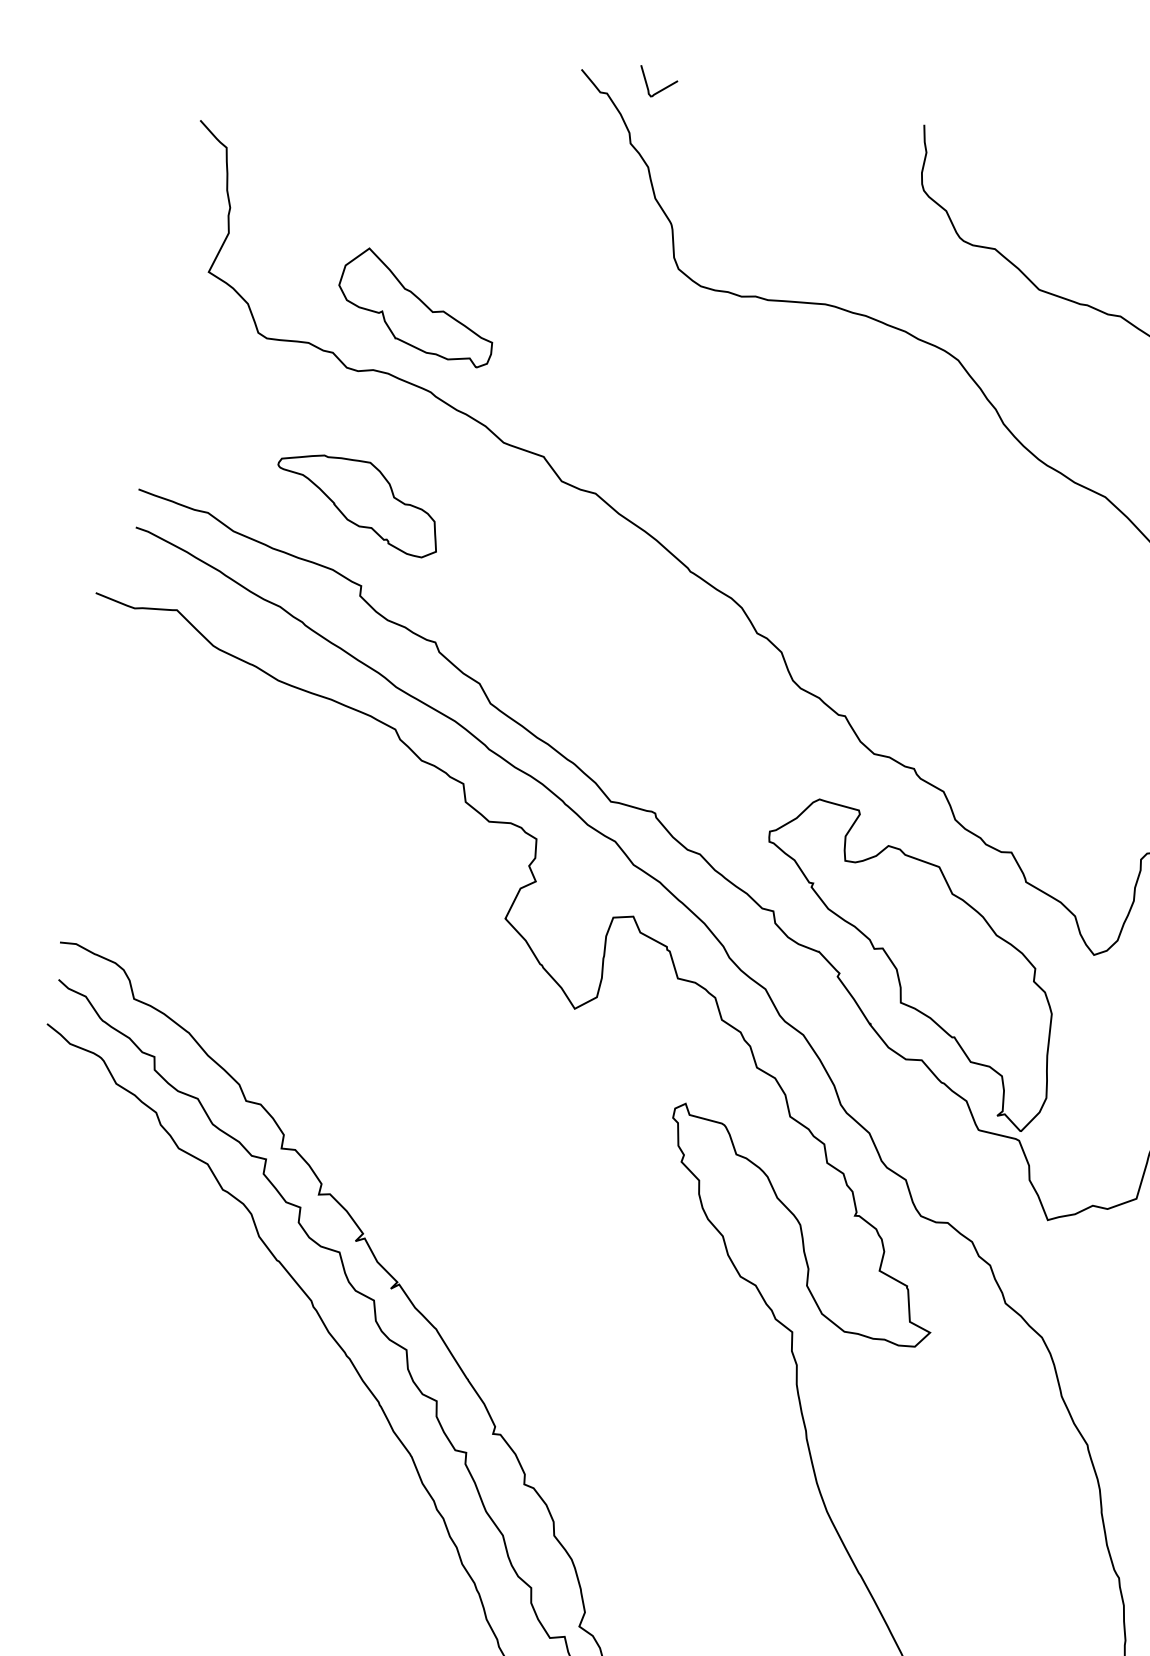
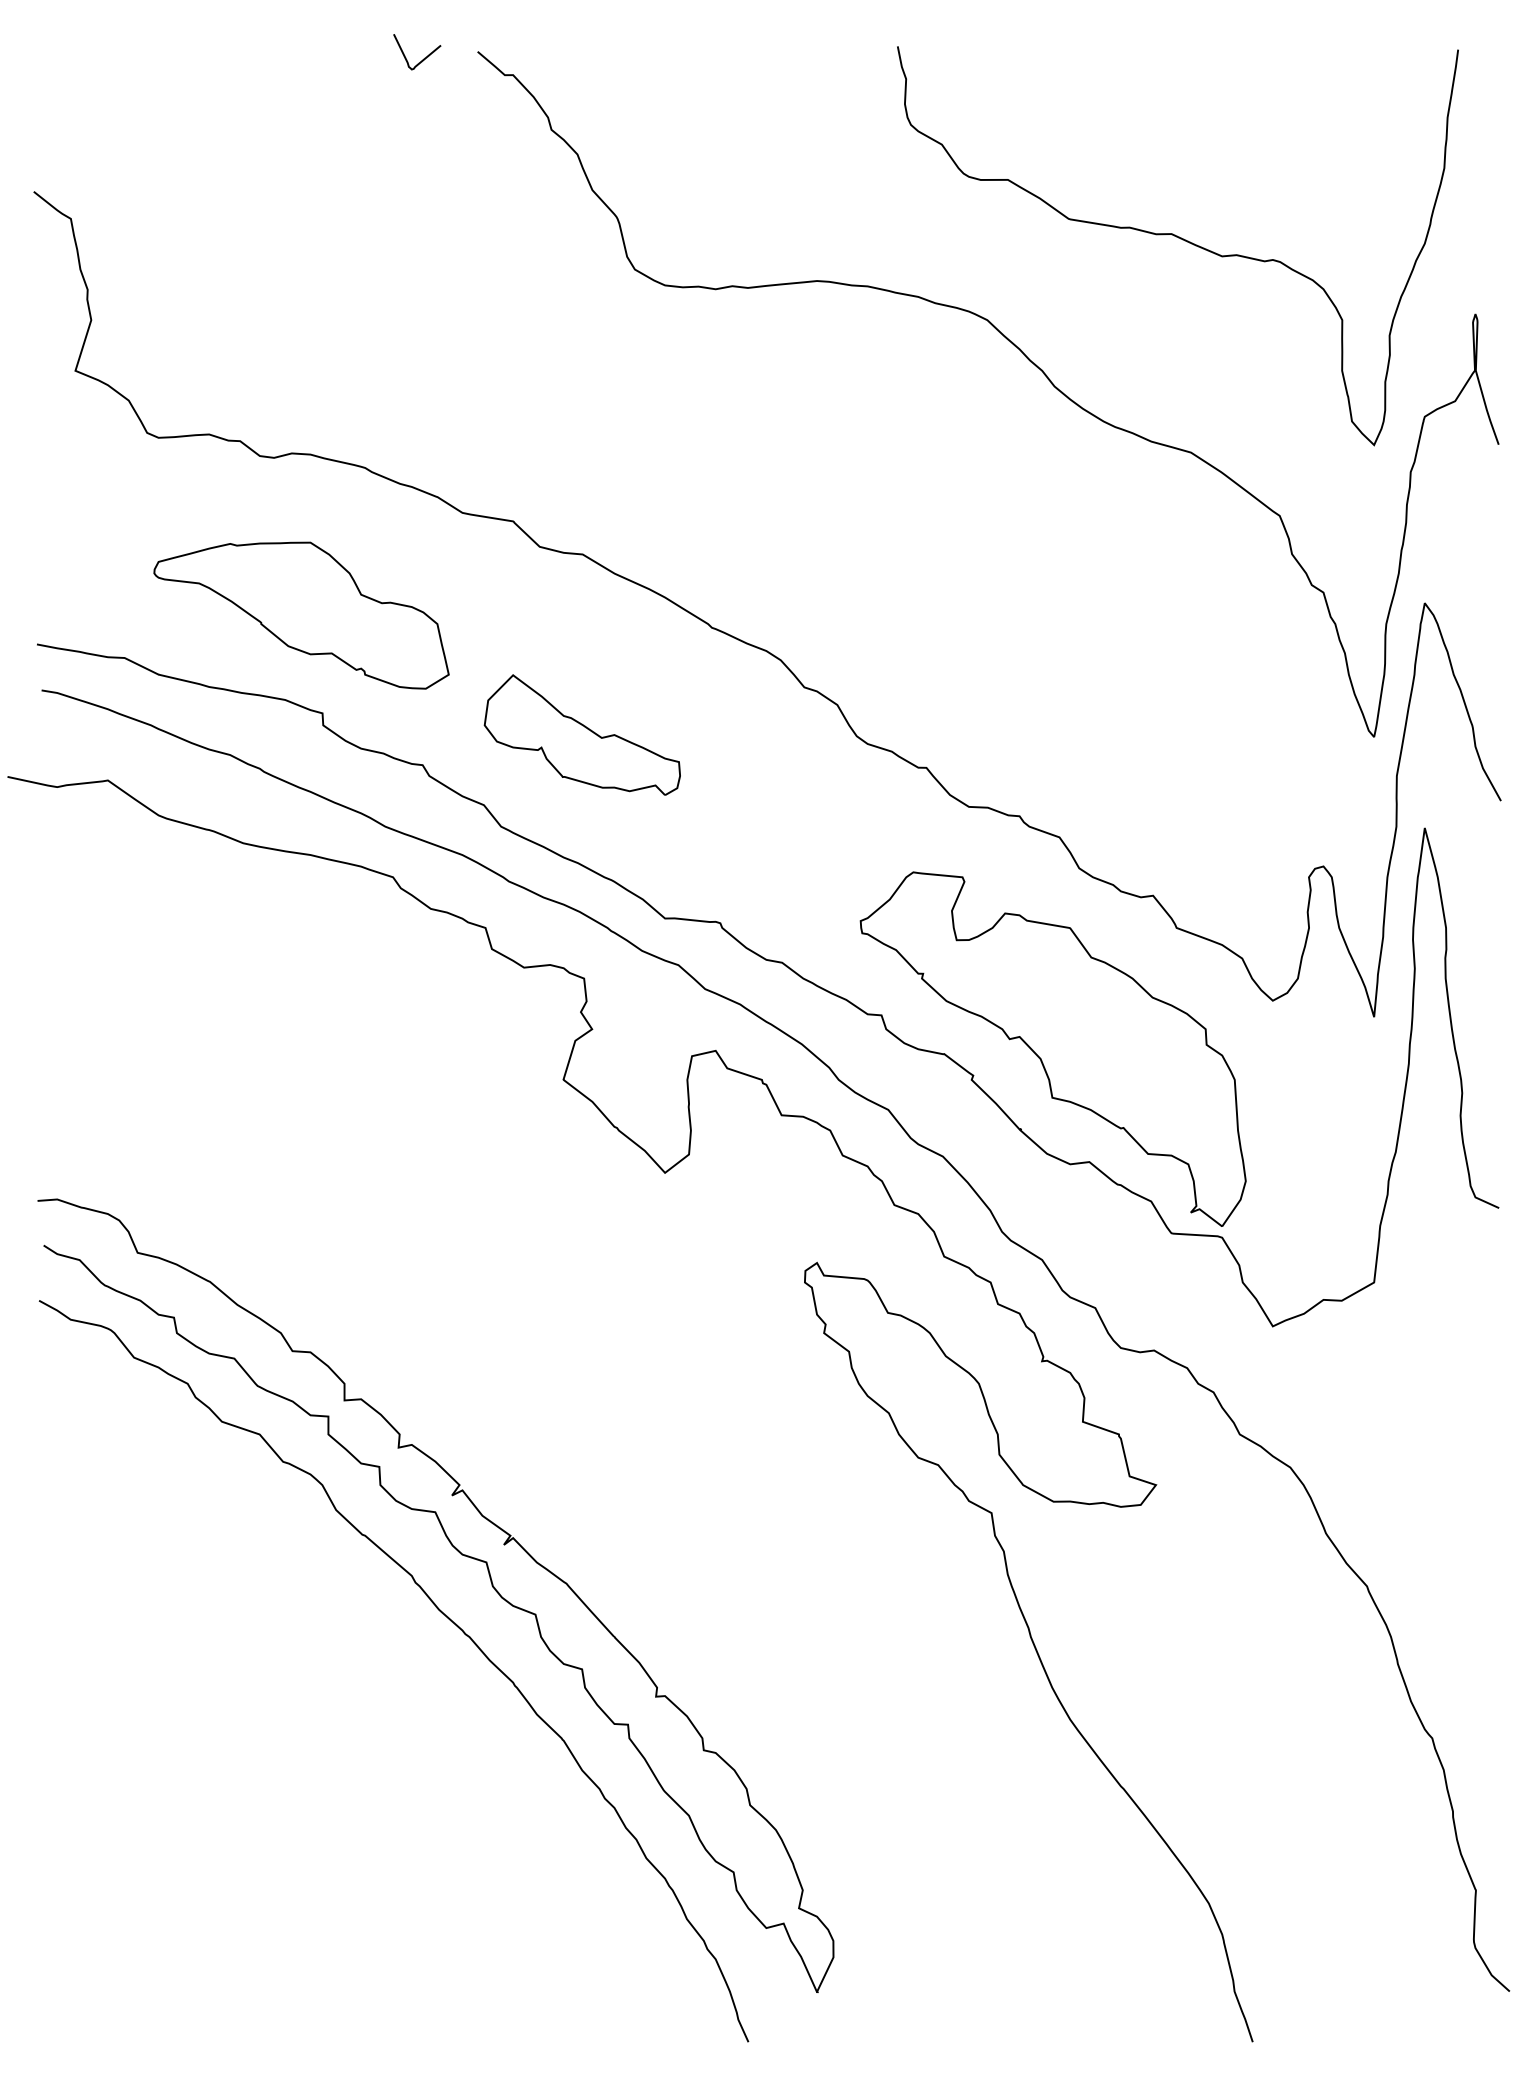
curve: (661, 89) -> (423, 58), moved
part: (416, 306) -> (581, 734), moved
part: (358, 503) -> (301, 615), size x1.43

